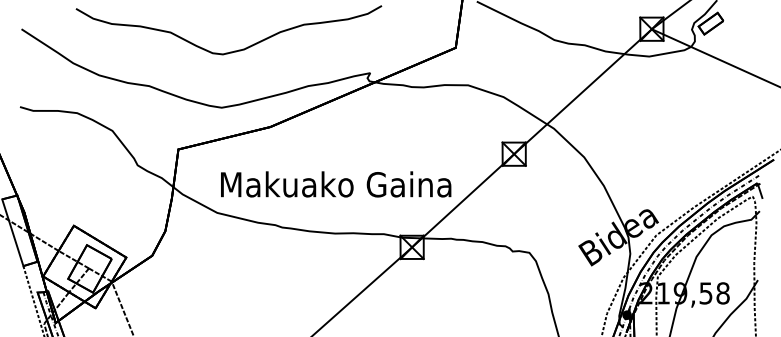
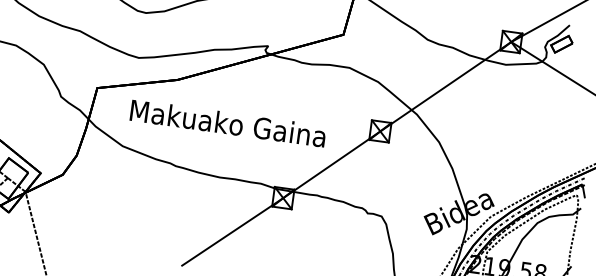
text: (336, 184) -> (228, 123), moved

